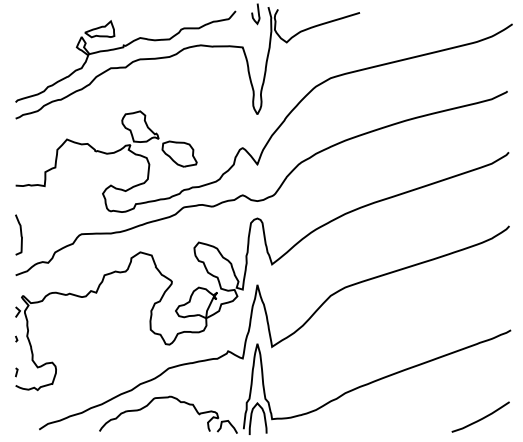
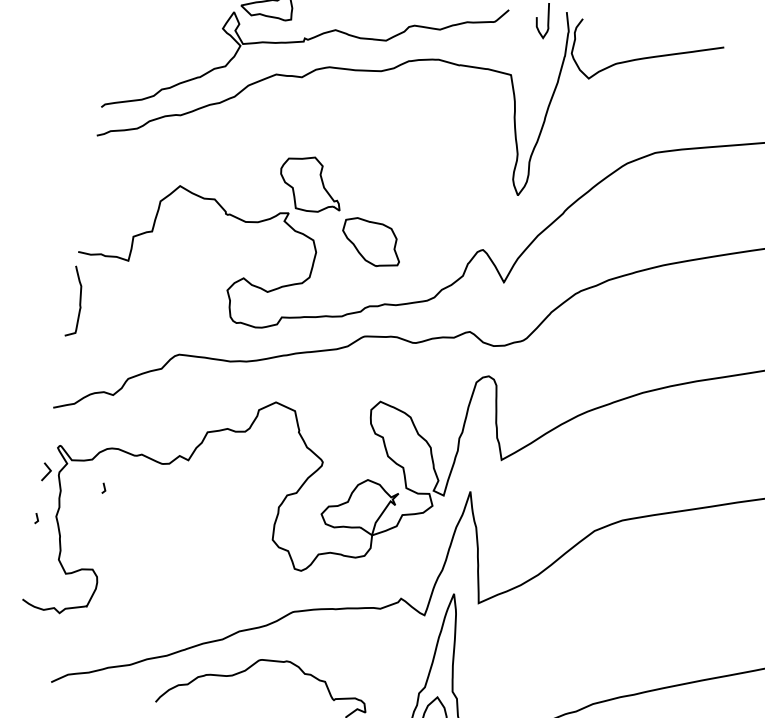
curve: (20, 234) -> (78, 301), moved
line: (51, 315) -> (104, 487), added
line: (16, 372) -> (27, 576), removed

